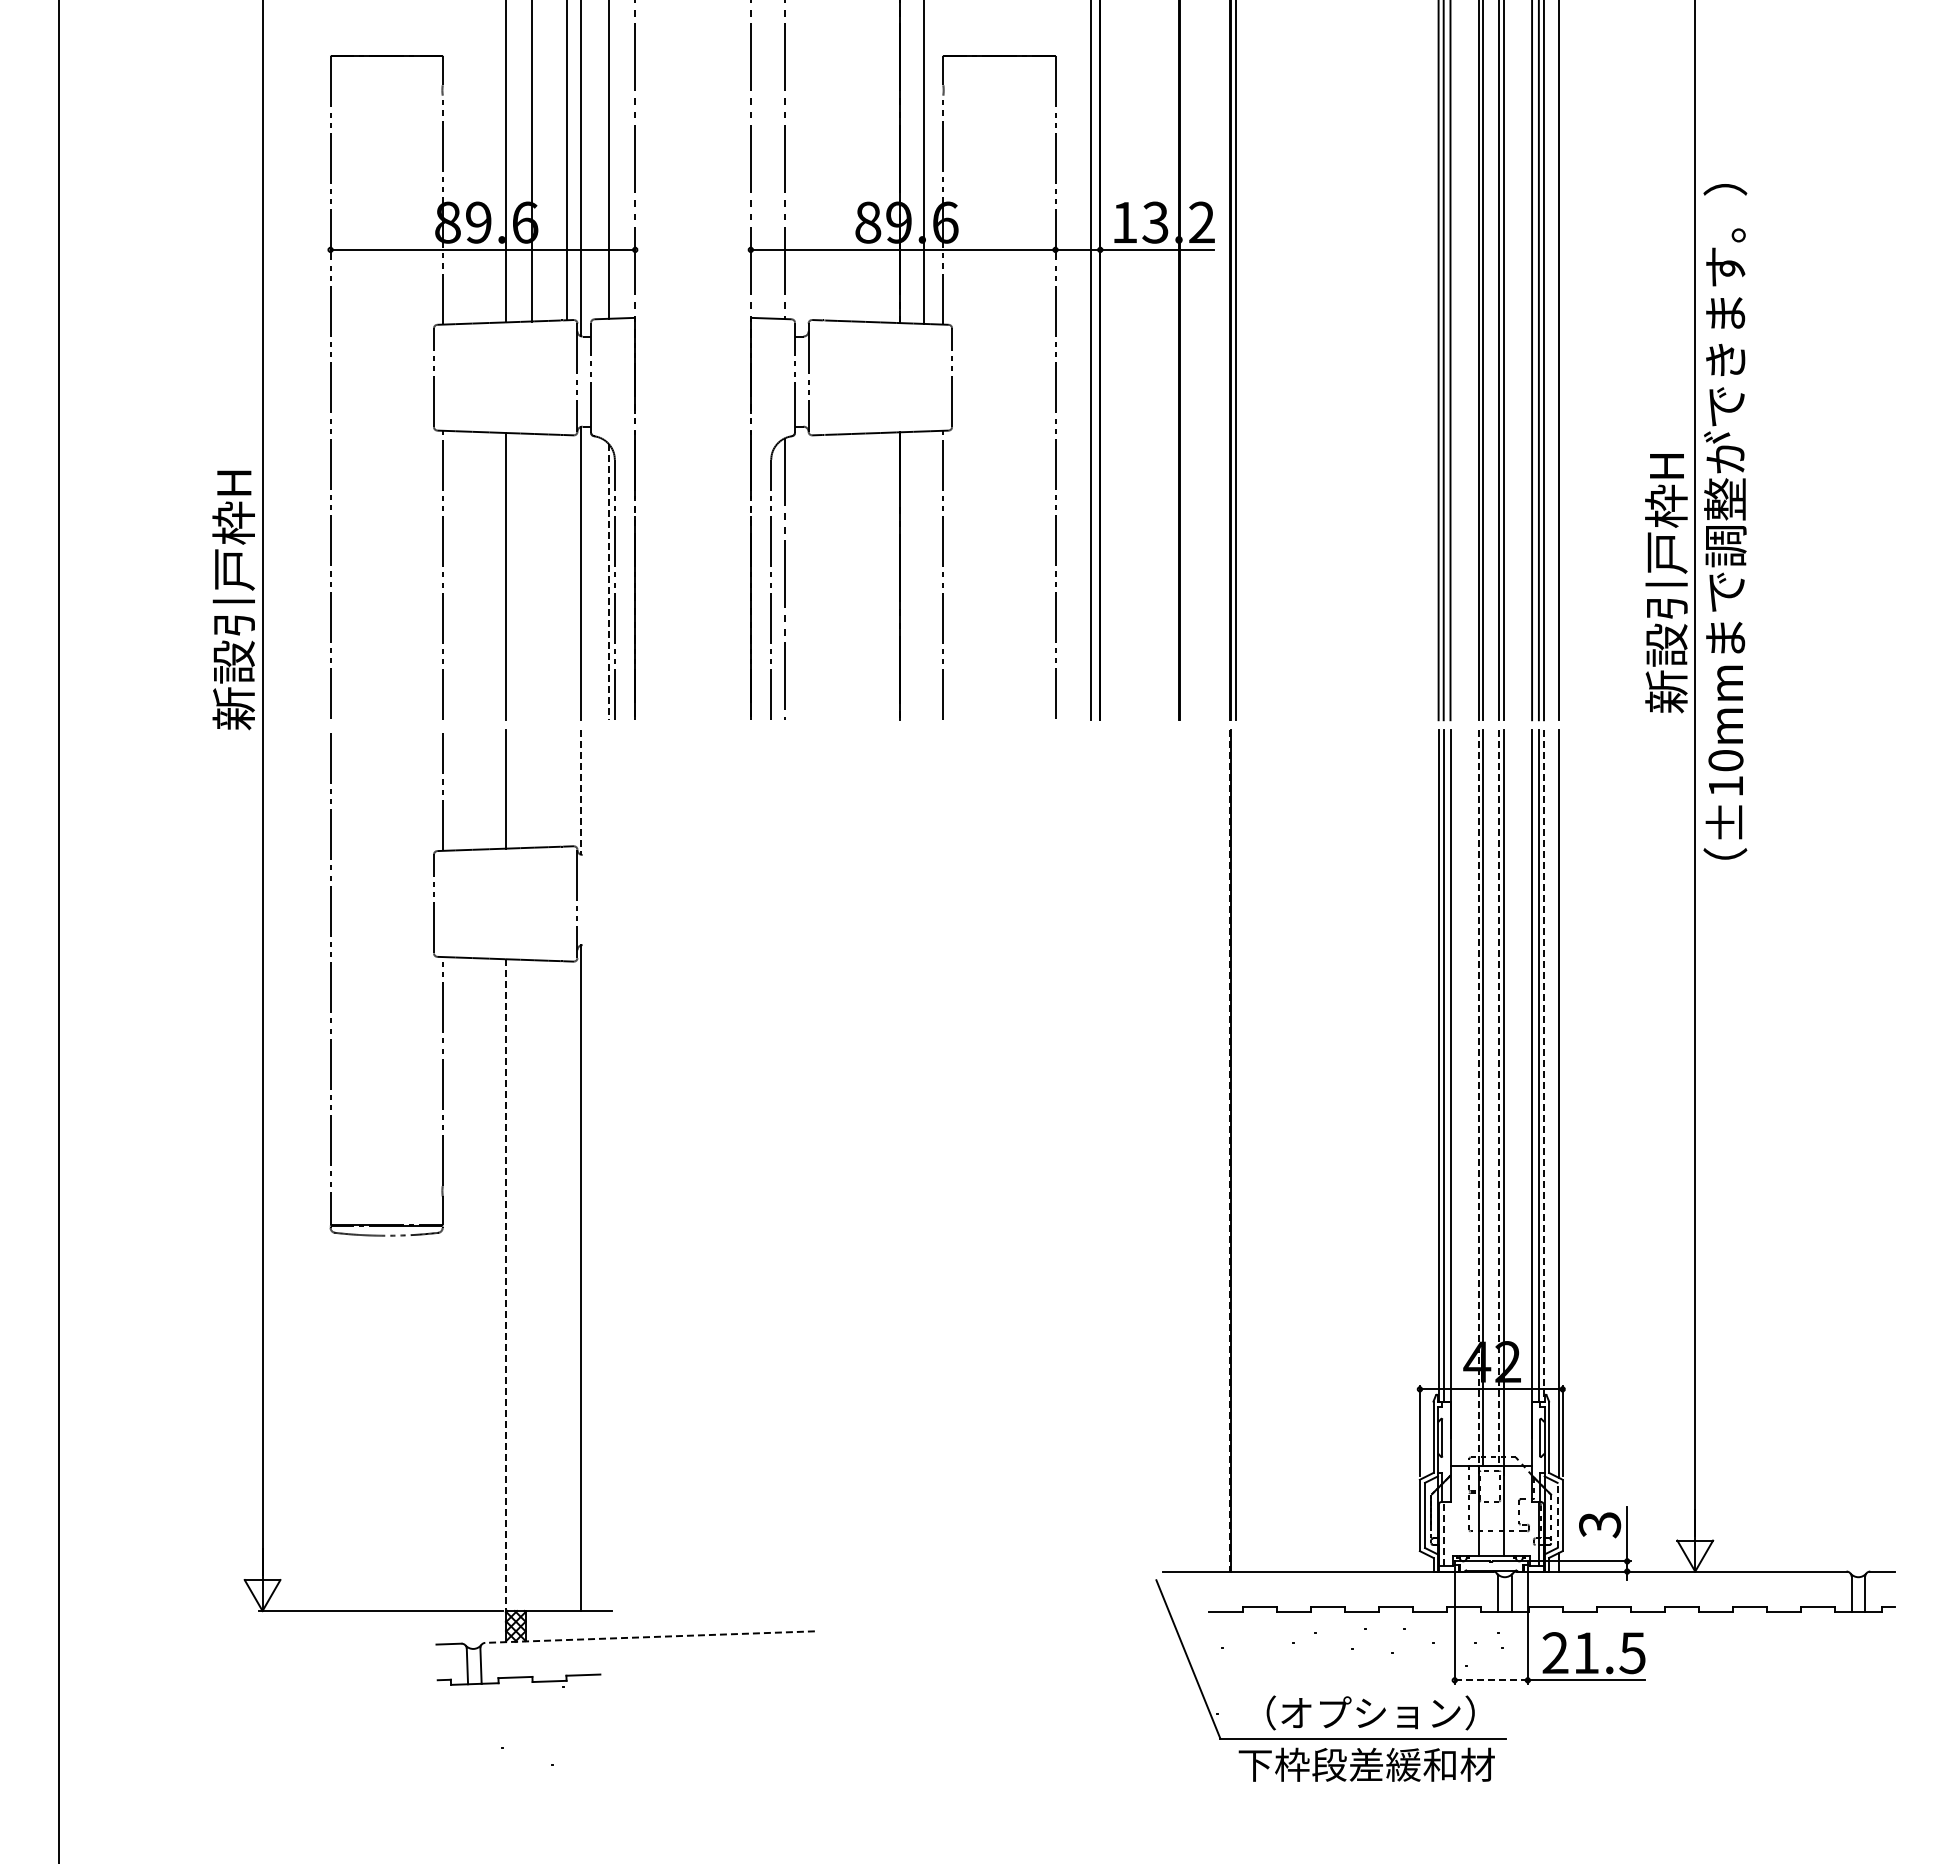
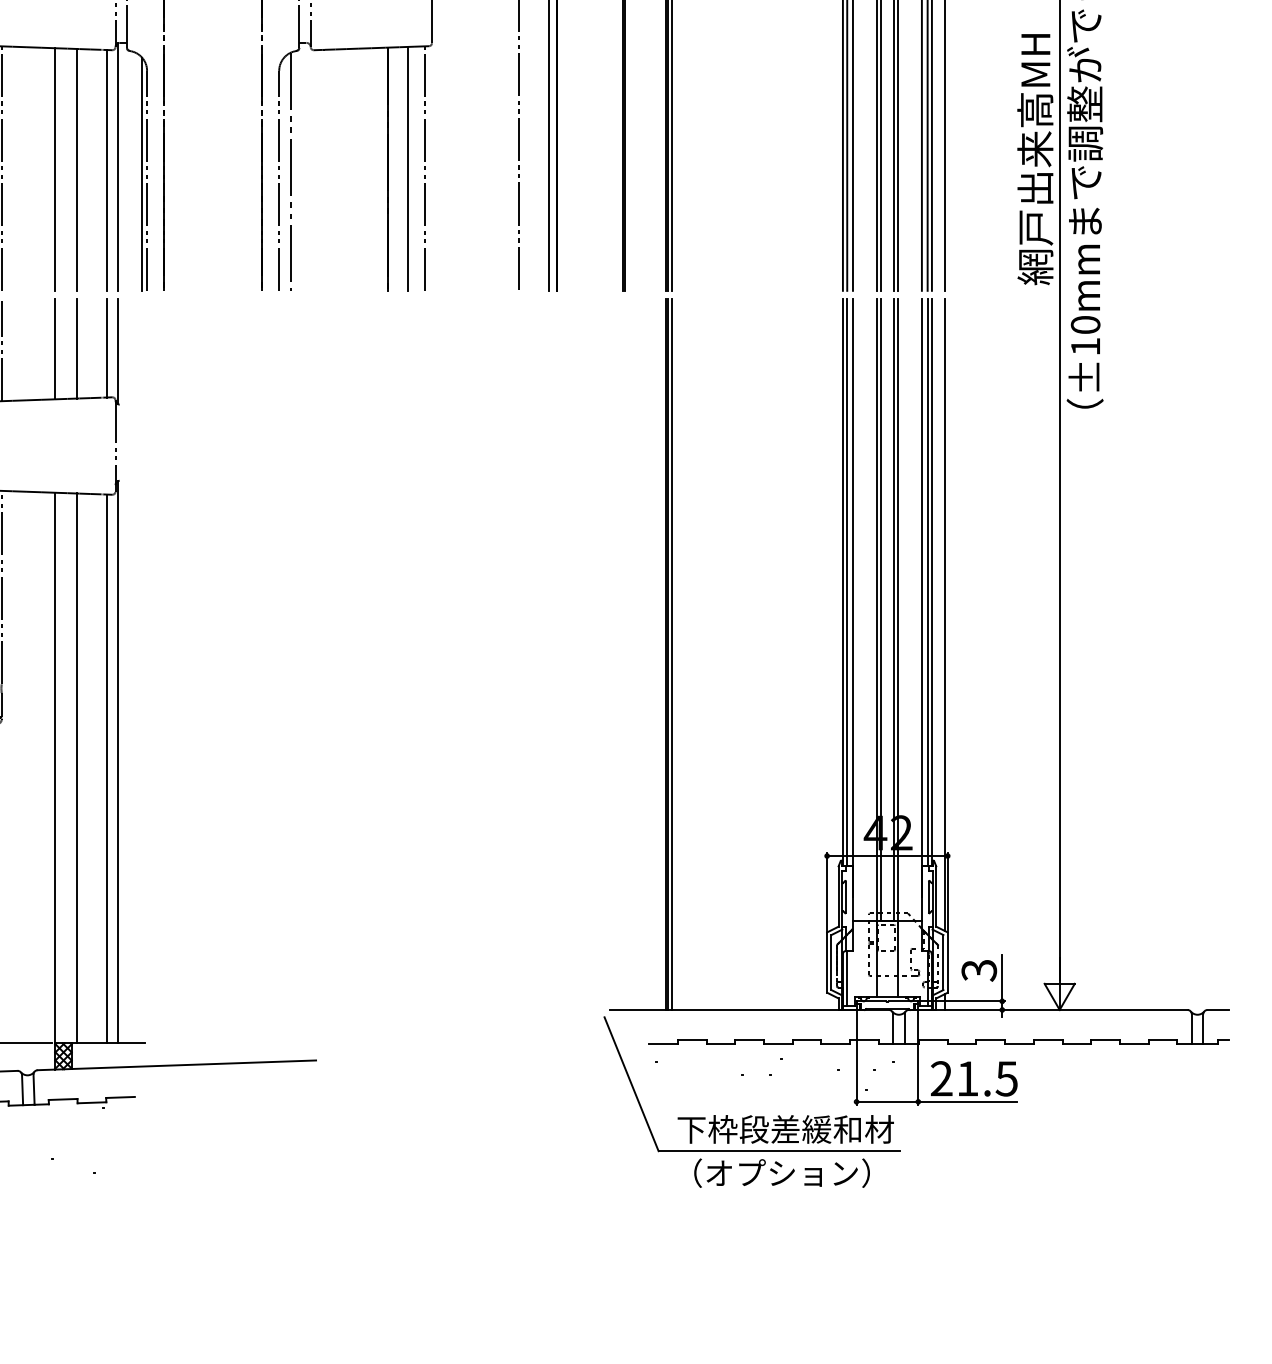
text: (1666, 564) -> (1035, 159), 新設引戸枠H -> 網戸出来高MH
line: (924, 575) -> (408, 168), added
line: (531, 576) -> (76, 169), added
line: (567, 577) -> (107, 170), added
line: (609, 582) -> (142, 174), dashed -> solid
line: (531, 788) -> (76, 348), added
line: (567, 788) -> (107, 348), added
line: (580, 793) -> (118, 352), dashed -> solid
line: (1543, 1065) -> (931, 582), dashed -> solid
line: (1499, 1098) -> (894, 610), dashed -> solid
line: (1478, 1103) -> (876, 614), dashed -> solid
line: (1229, 1150) -> (666, 654), dashed -> solid
line: (1236, 1150) -> (672, 654), added
line: (506, 1285) -> (55, 768), dashed -> solid
line: (531, 1285) -> (76, 768), added
line: (567, 1285) -> (107, 768), added
line: (1557, 1515) -> (943, 962), dashed -> solid
line: (1443, 1533) -> (847, 977), dashed -> solid
line: (650, 1637) -> (177, 1065), dashed -> solid
line: (1491, 1680) -> (887, 1101), dashed -> solid
text: (1371, 1712) -> (786, 1129), （オプション） -> 下枠段差緩和材
text: (1366, 1764) -> (782, 1172), 下枠段差緩和材 -> （オプション）

